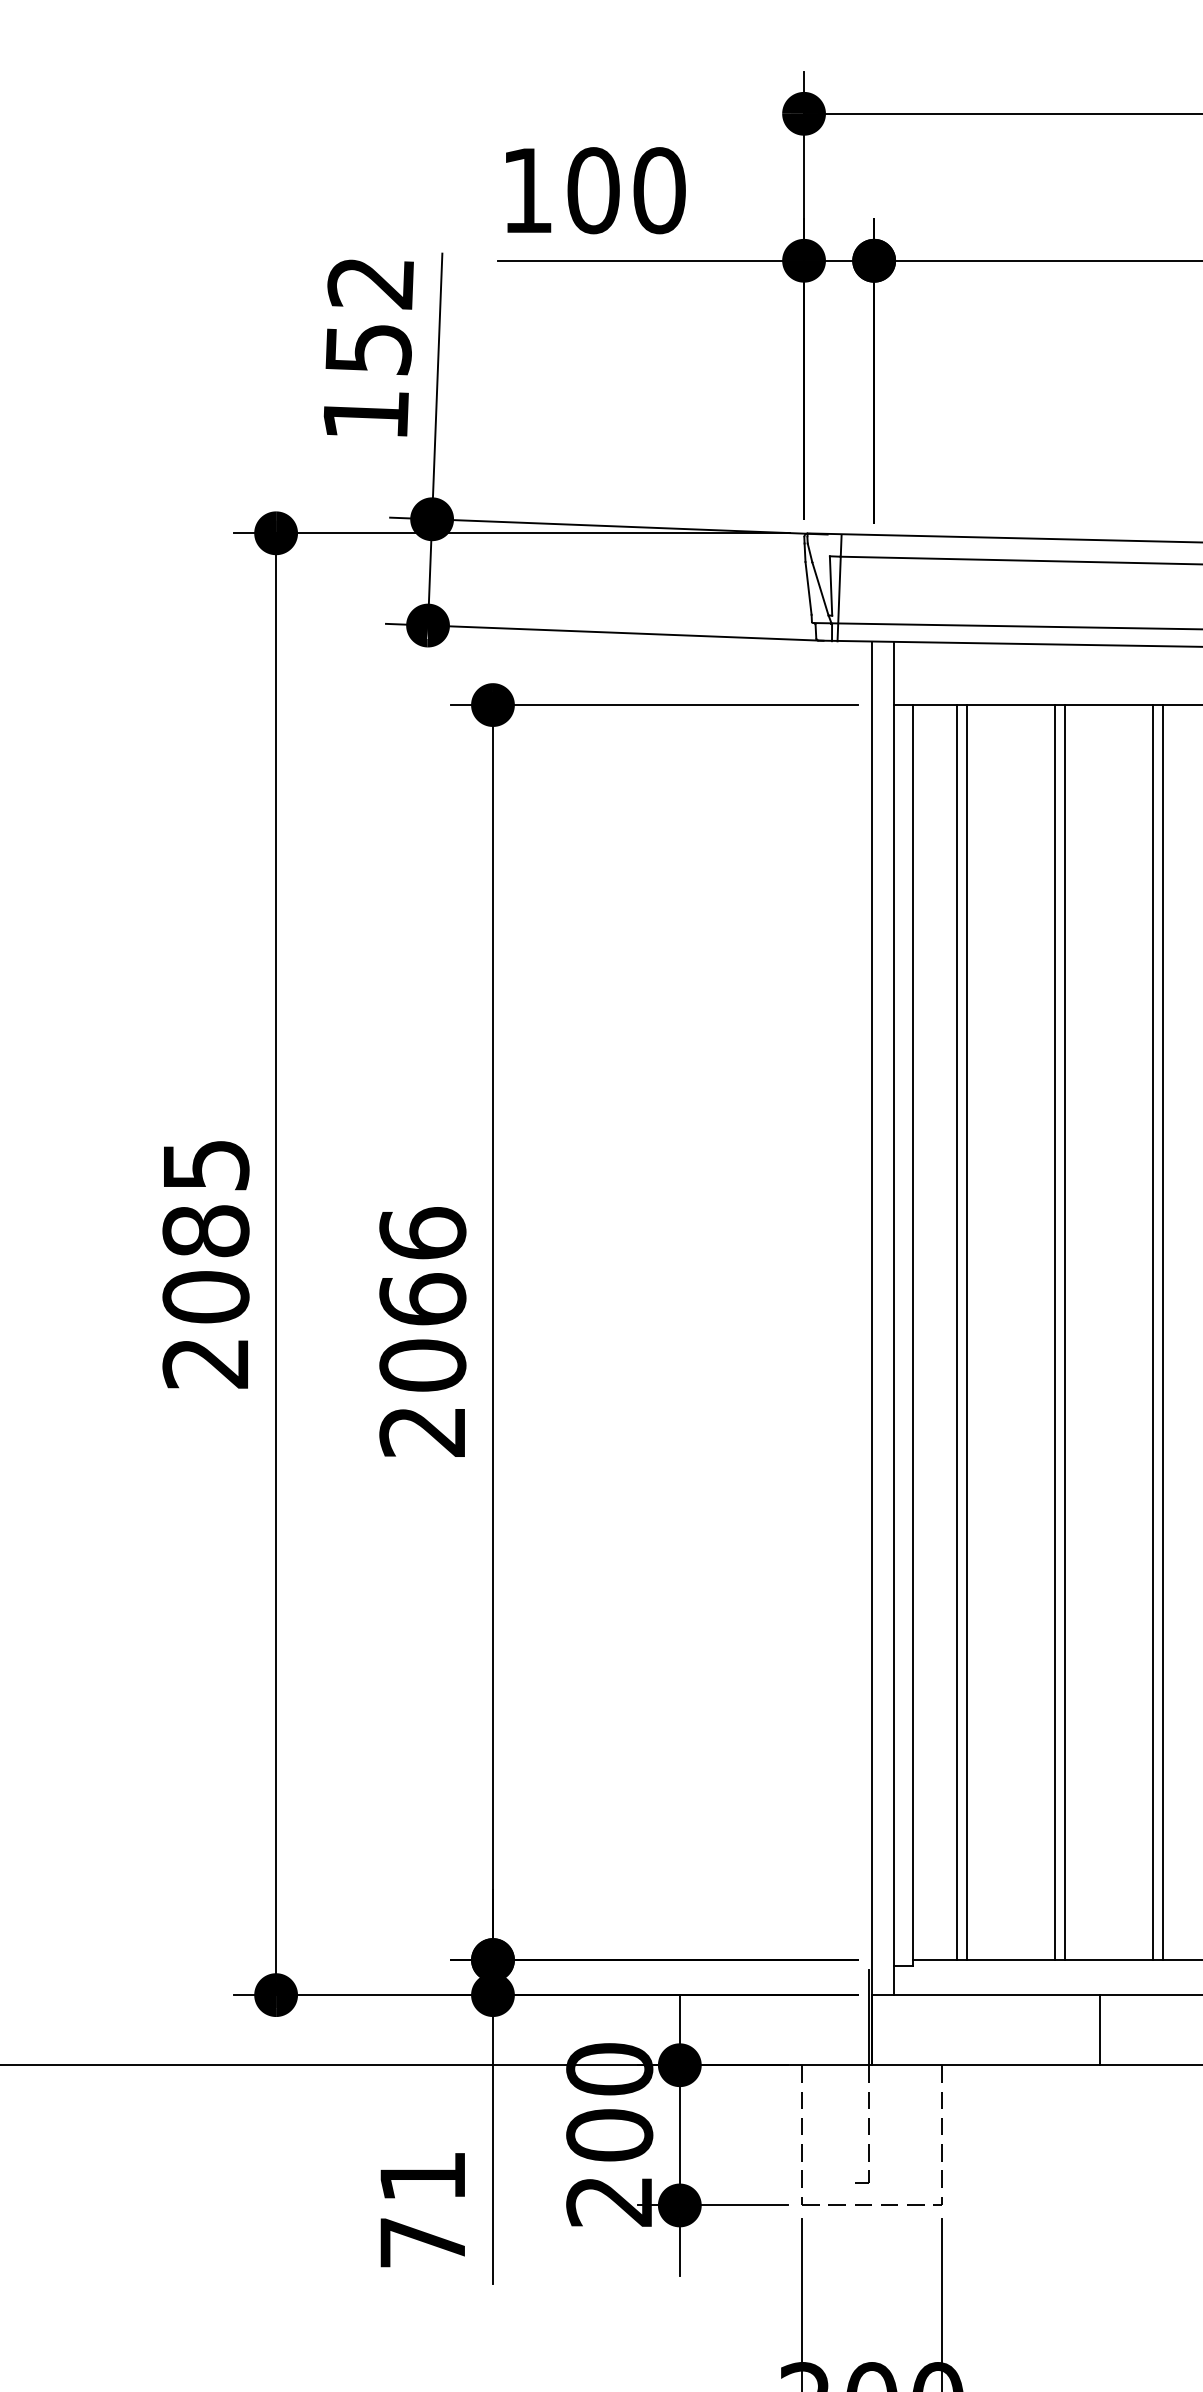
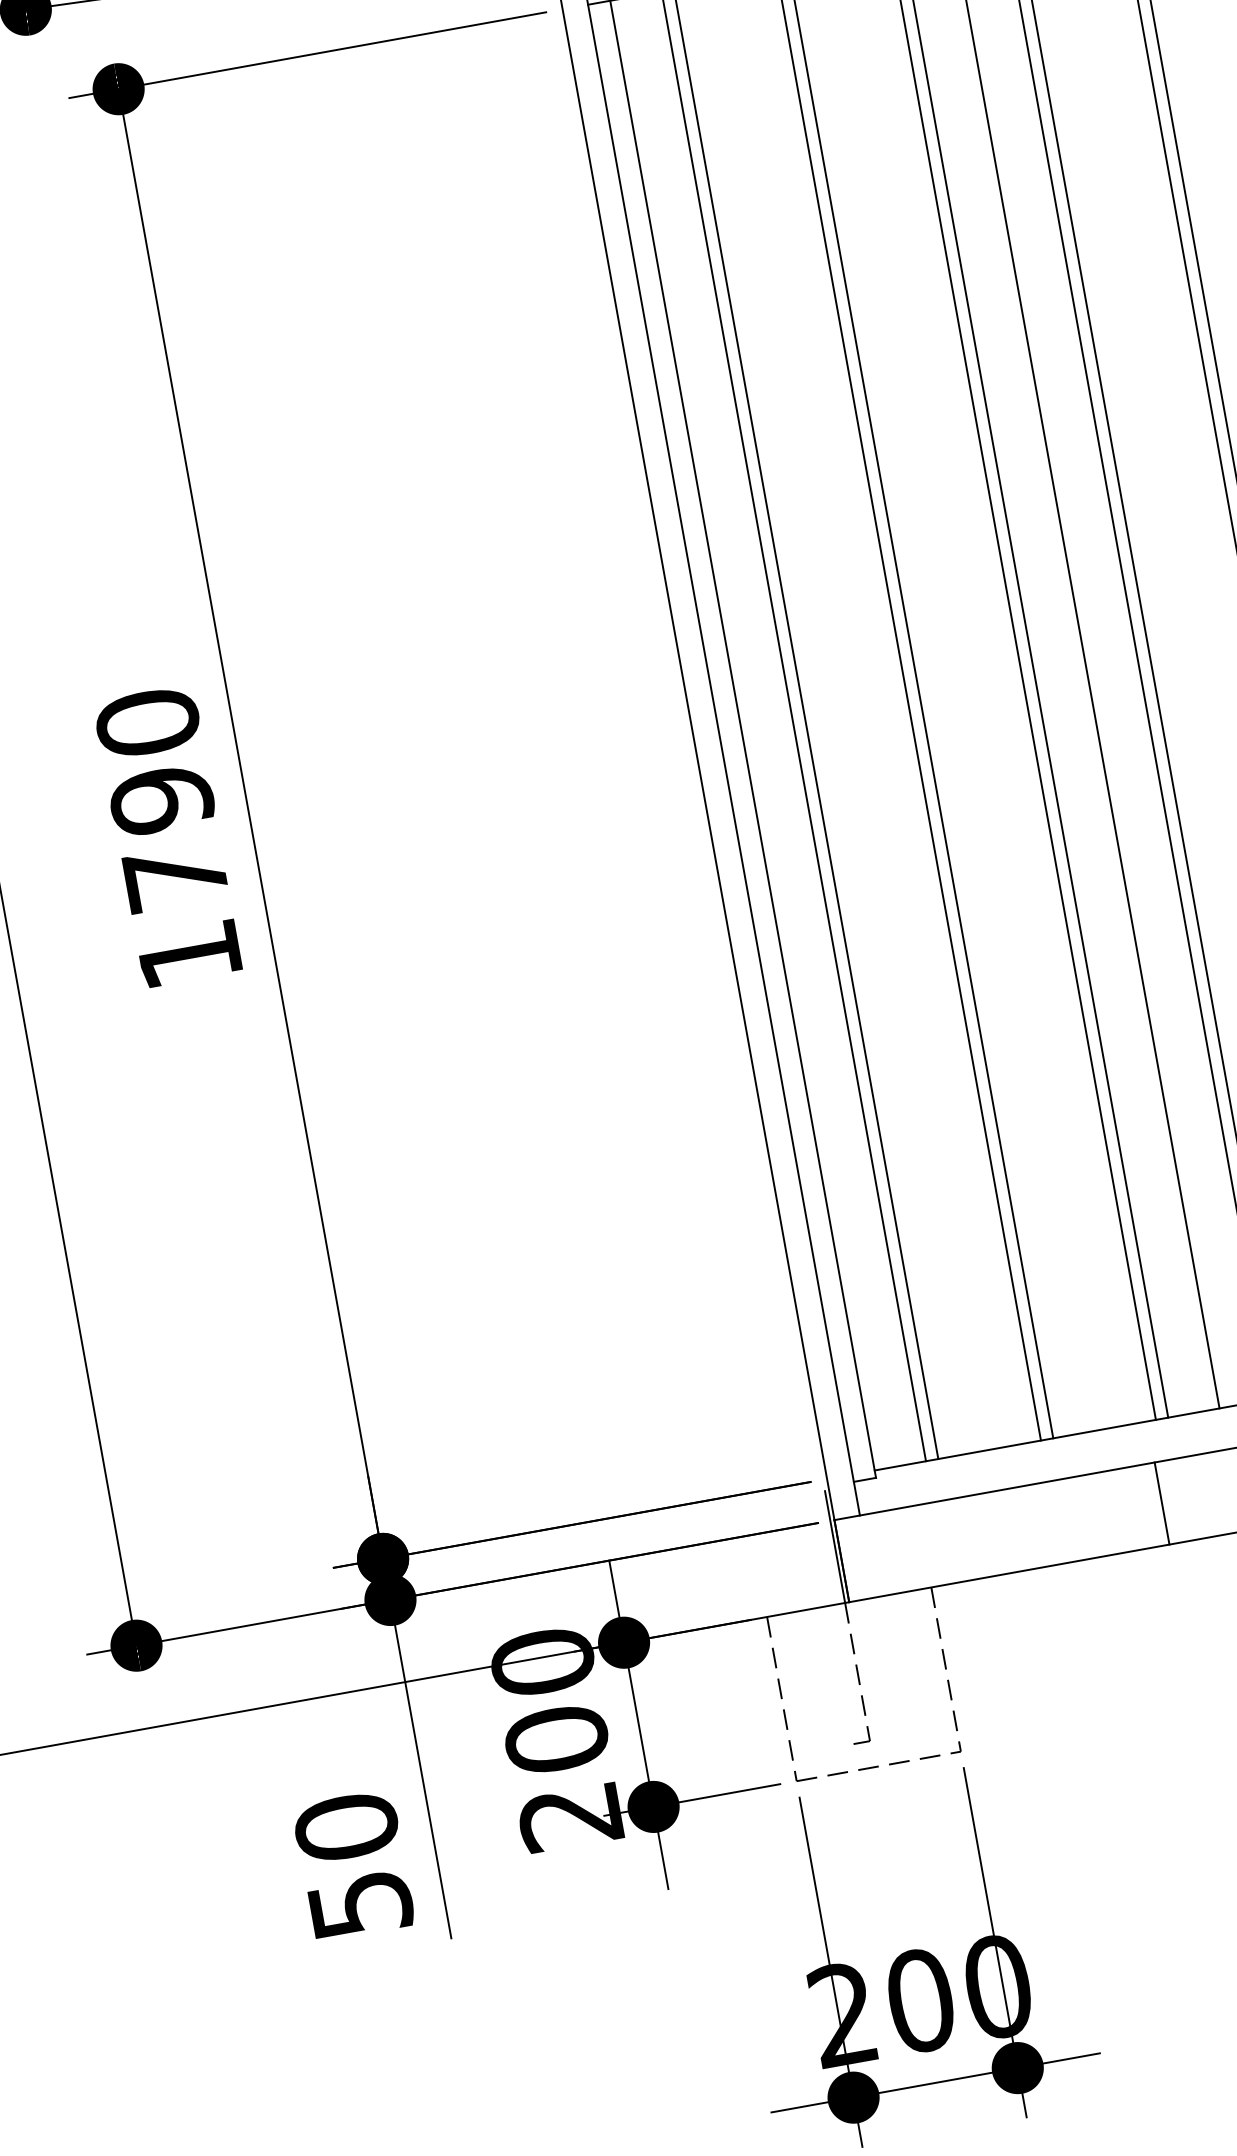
text: (422, 1331) -> (168, 837), 2066 -> 1790
line: (1099, 2030) -> (1162, 1503), moved
text: (422, 2208) -> (352, 1864), 71 -> 50

